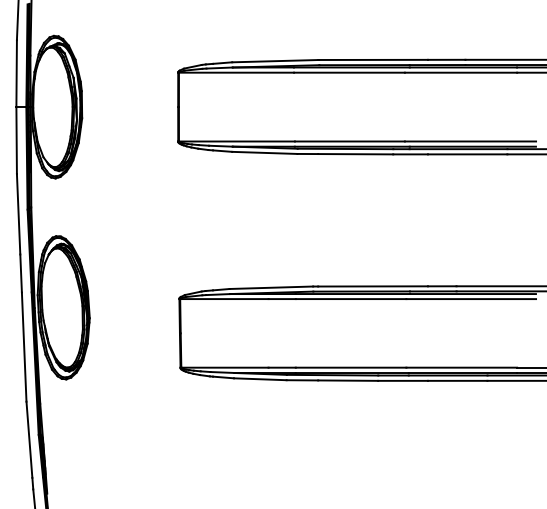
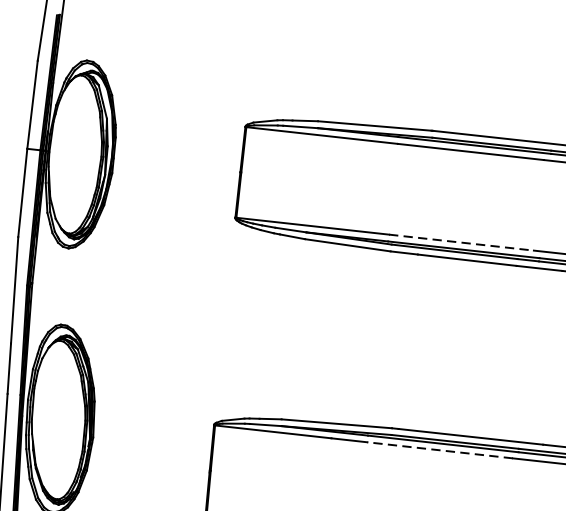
line: (349, 141) -> (460, 242), solid -> dashed
line: (350, 299) -> (439, 450), solid -> dashed

